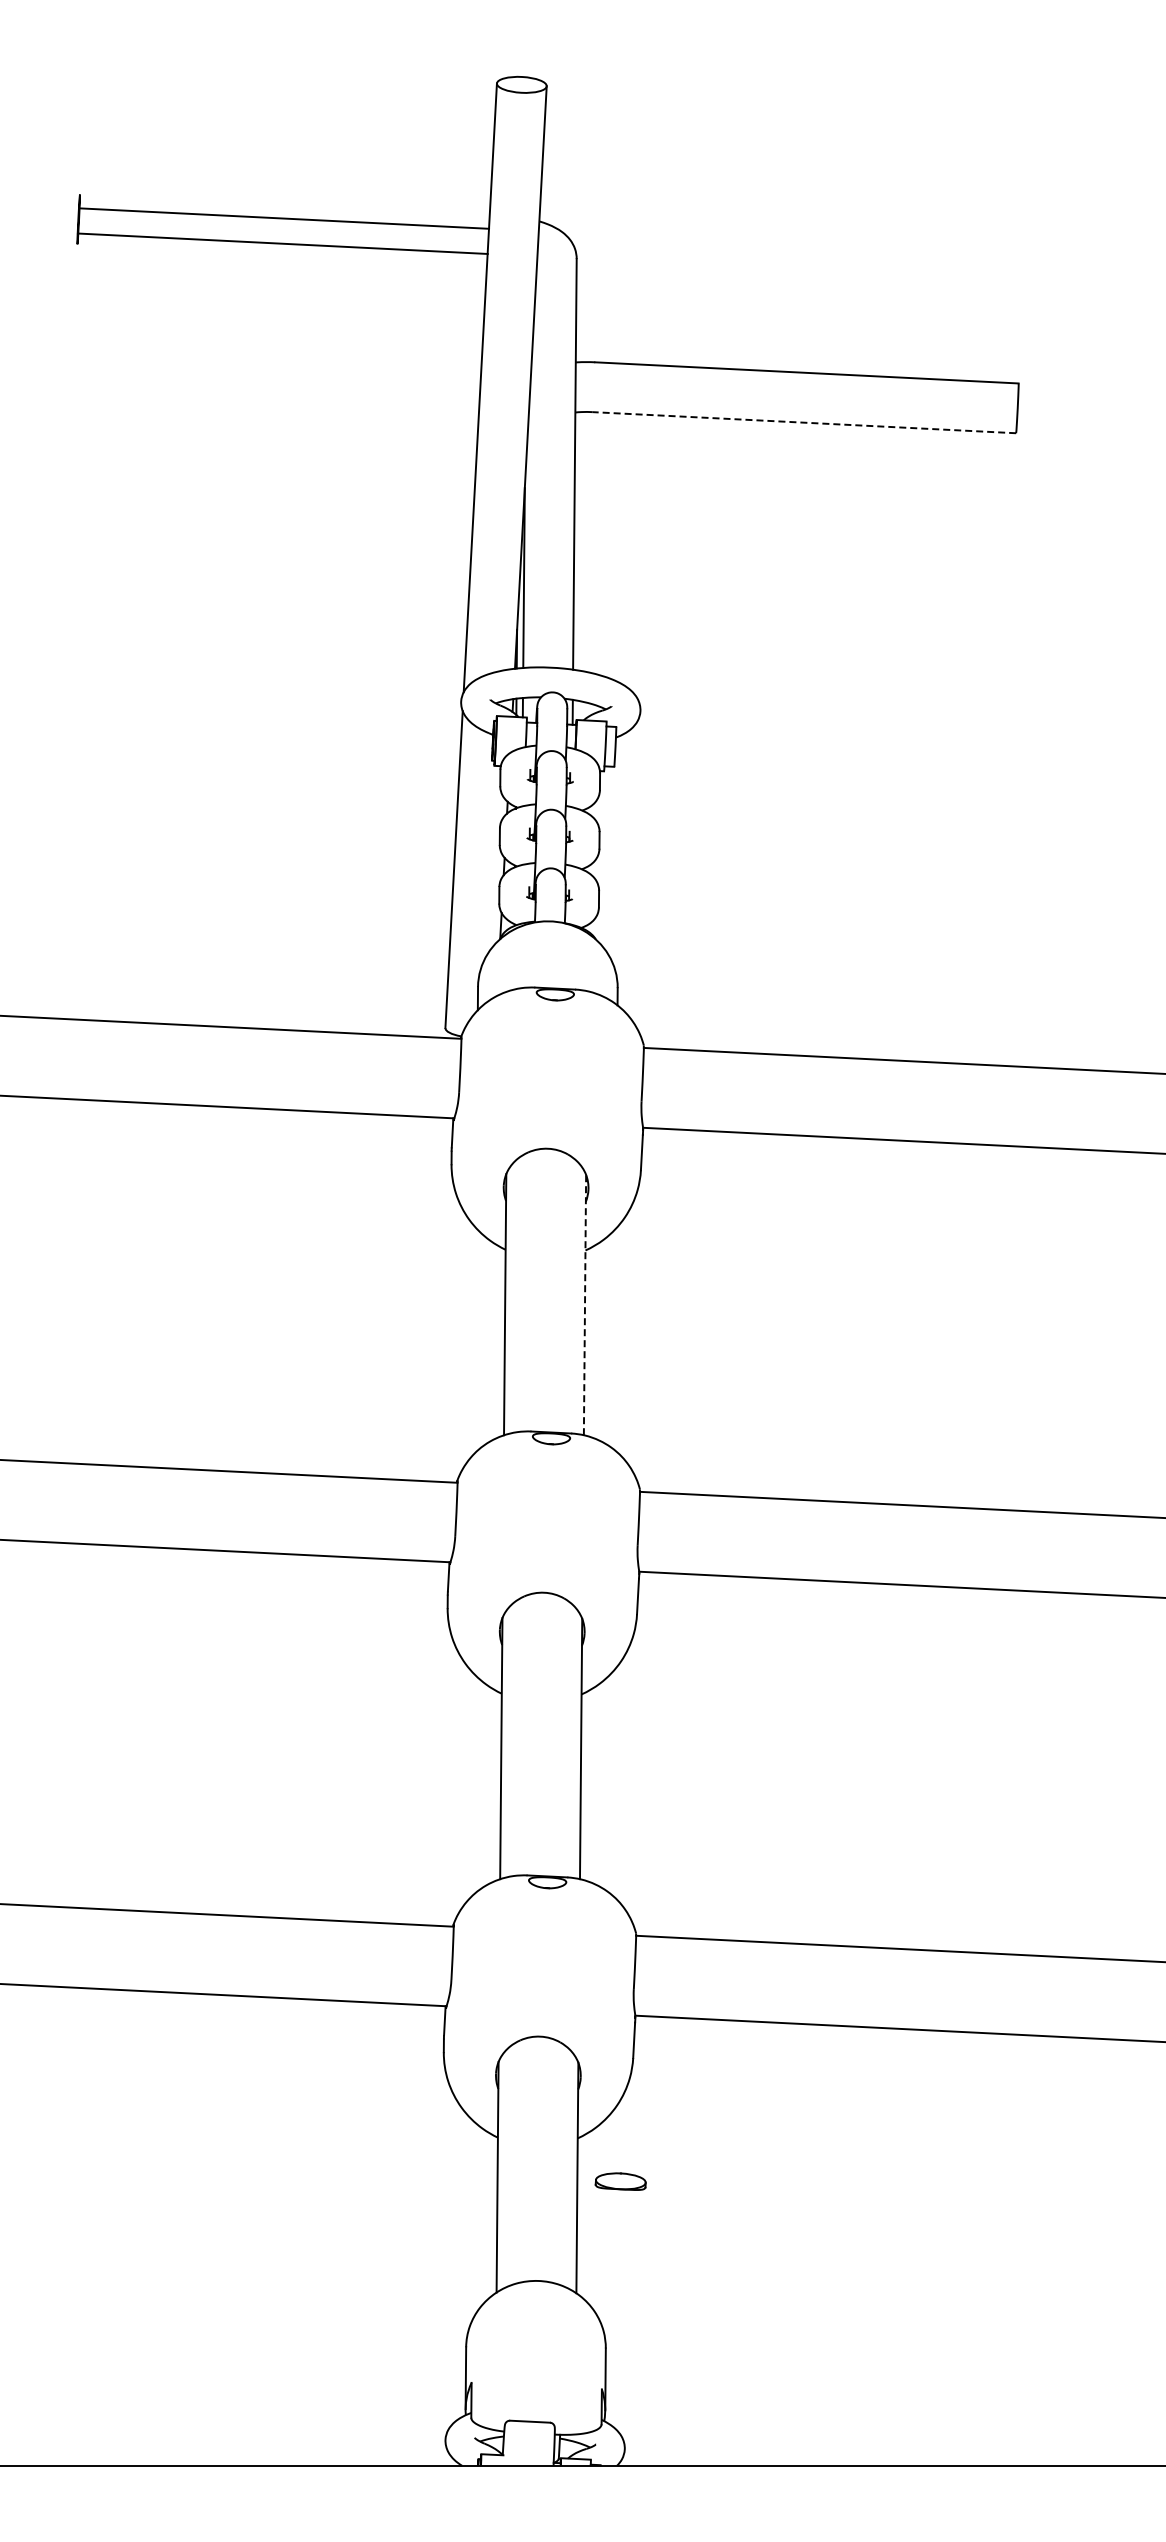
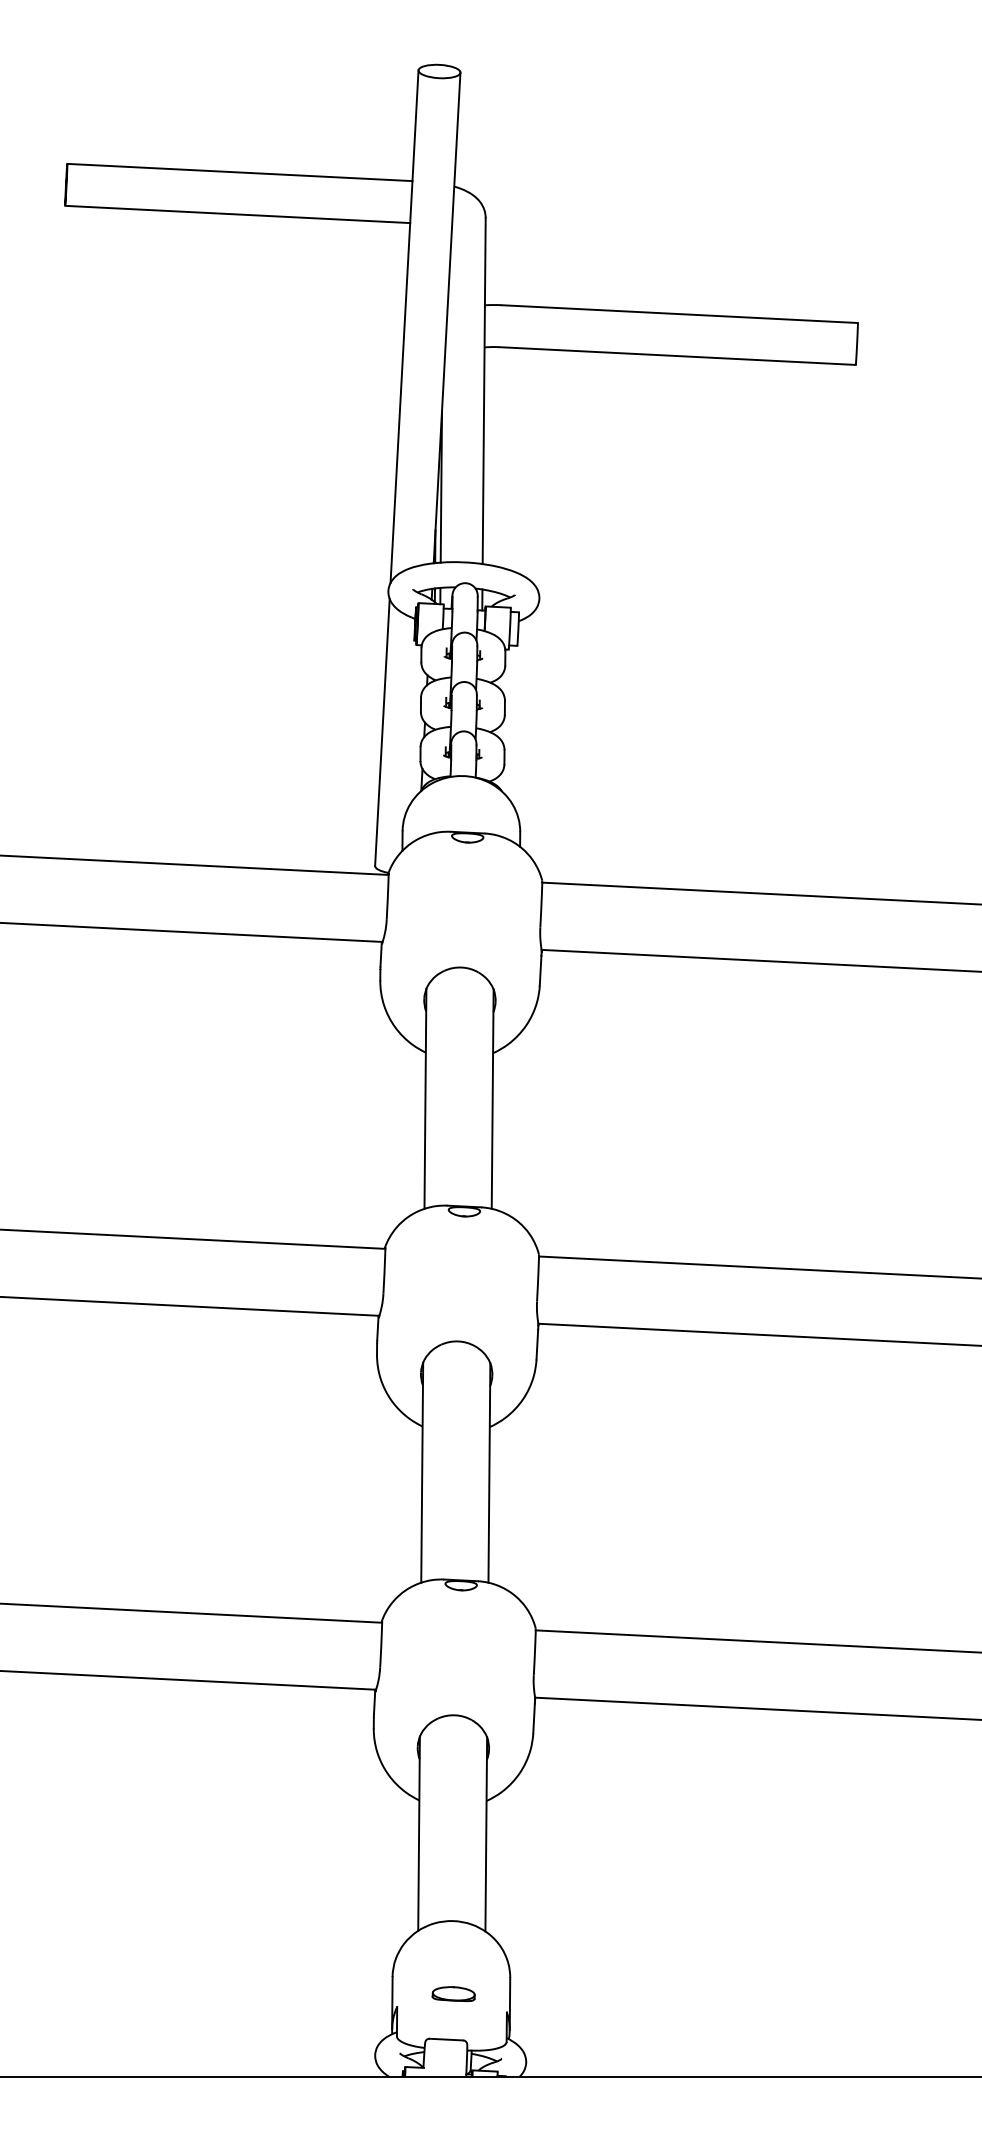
line: (284, 218) -> (237, 214), moved
line: (282, 243) -> (239, 172), moved
line: (804, 422) -> (677, 355), dashed -> solid
line: (585, 1304) -> (493, 1098), dashed -> solid
part: (620, 2181) -> (453, 1993), moved

